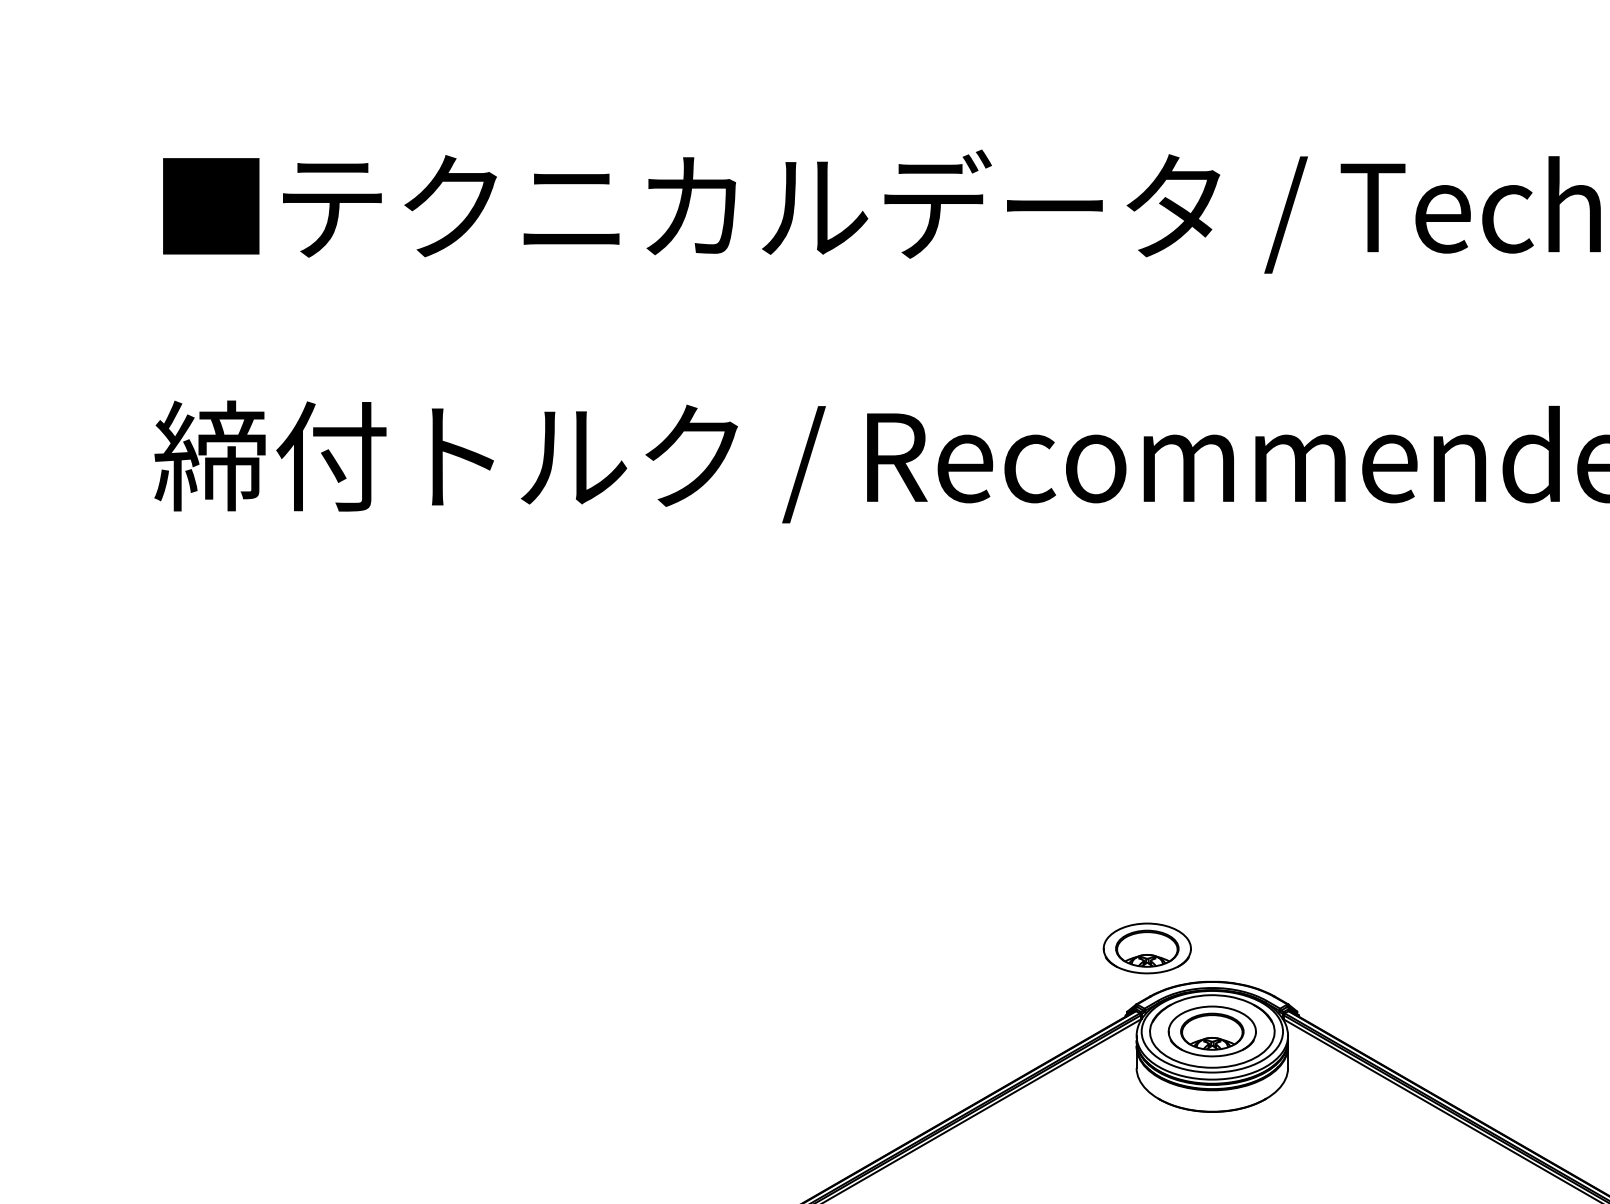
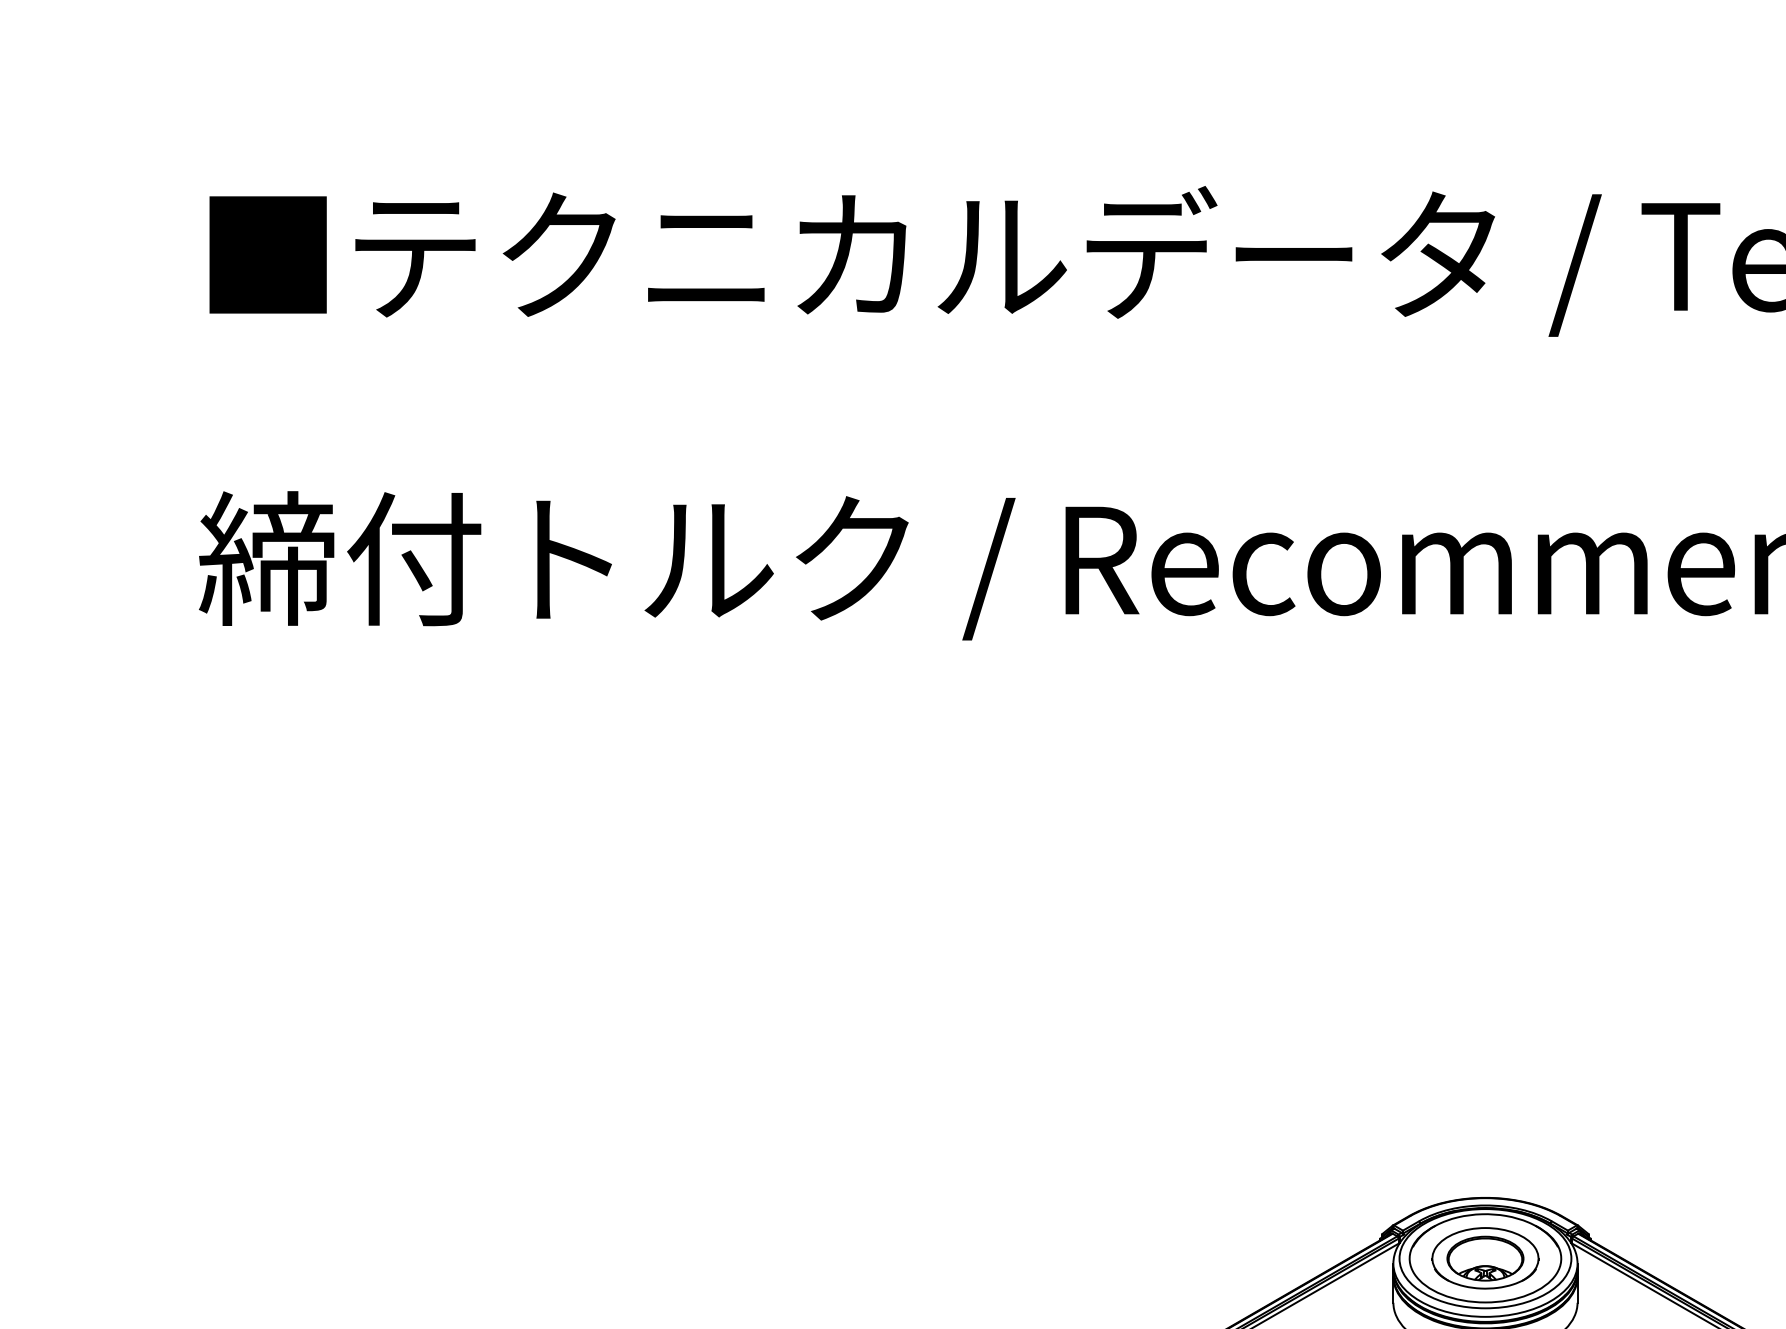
part: (1146, 948) -> (1405, 1157), removed

